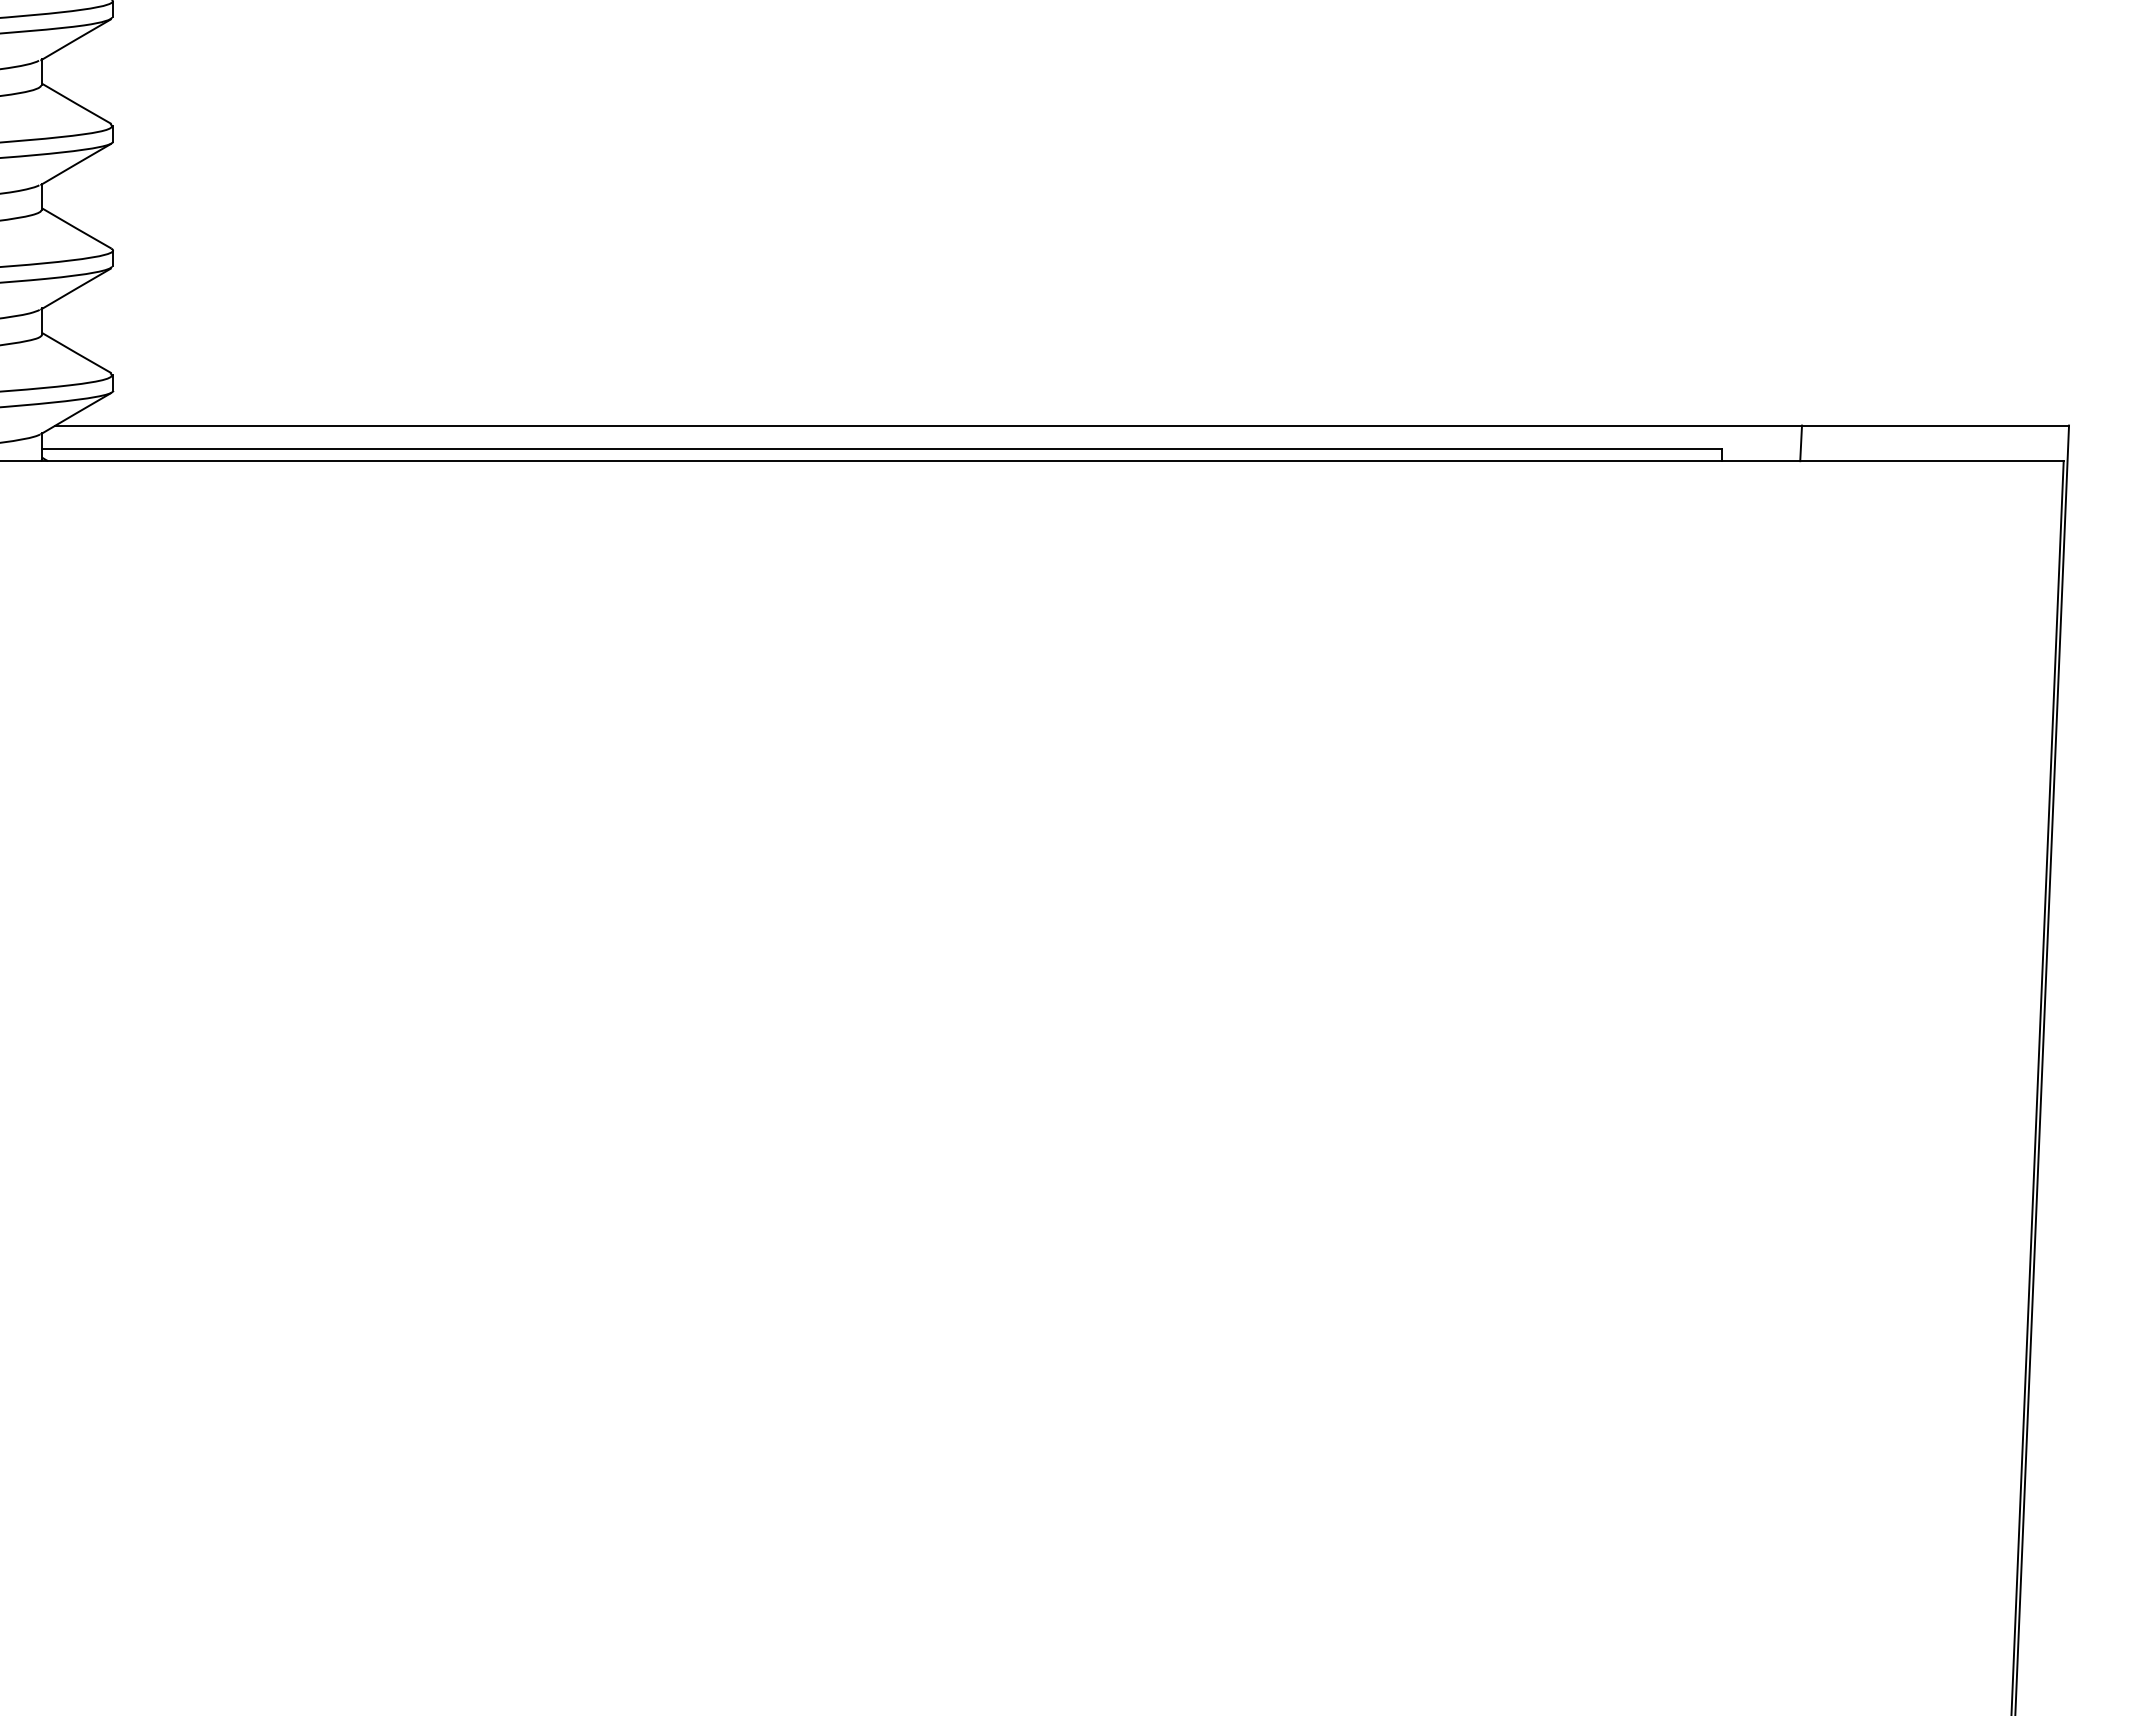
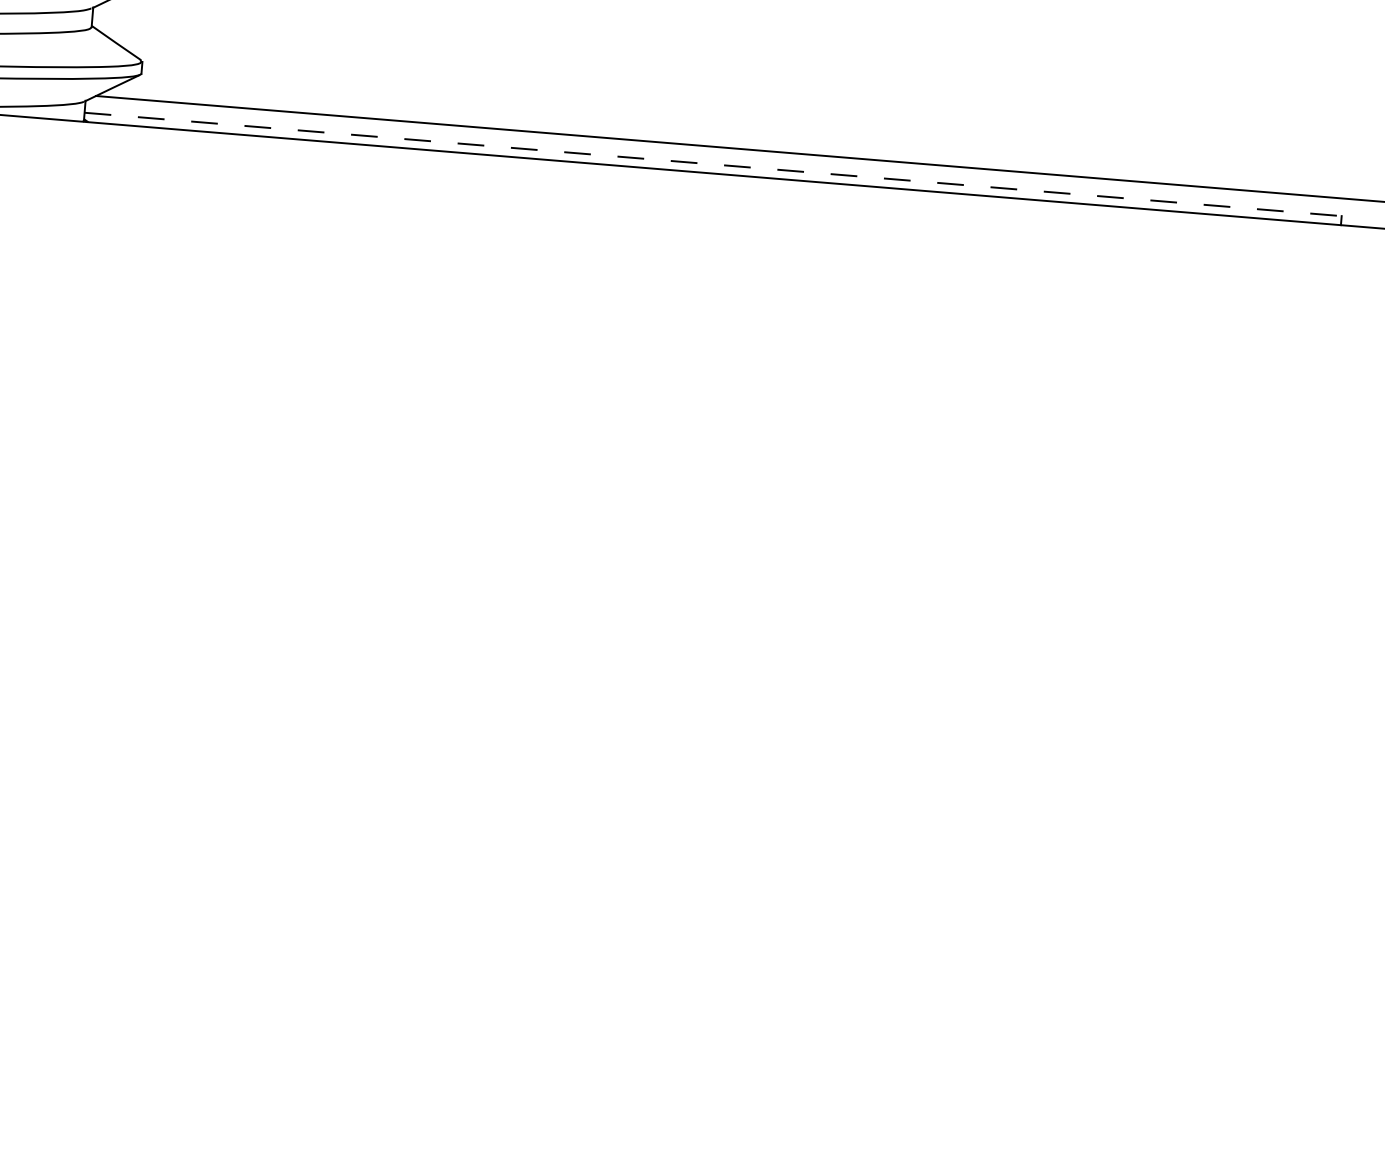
line: (882, 449) -> (713, 164), solid -> dashed

